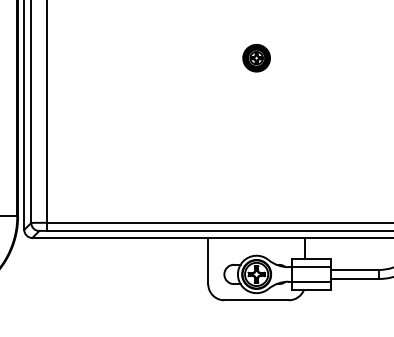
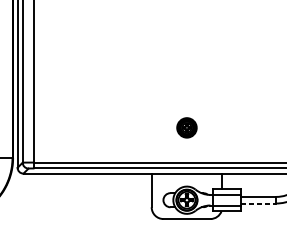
part: (256, 58) -> (186, 128), moved
line: (355, 278) -> (259, 203), solid -> dashed

